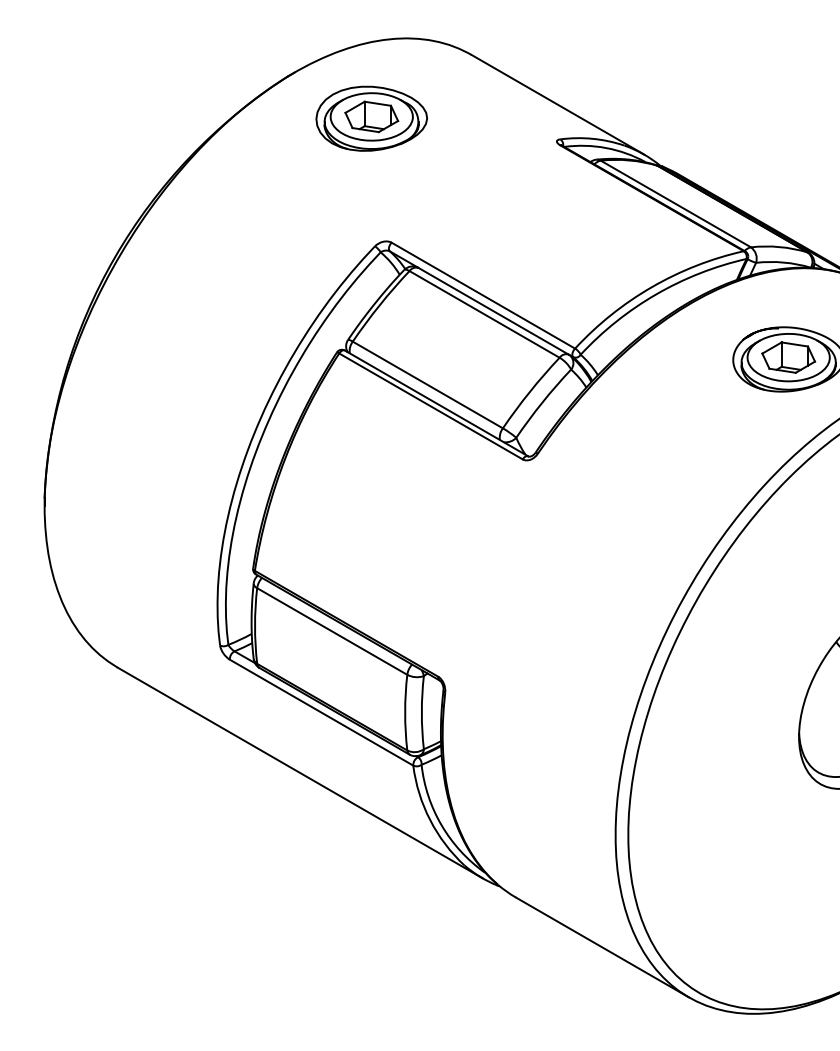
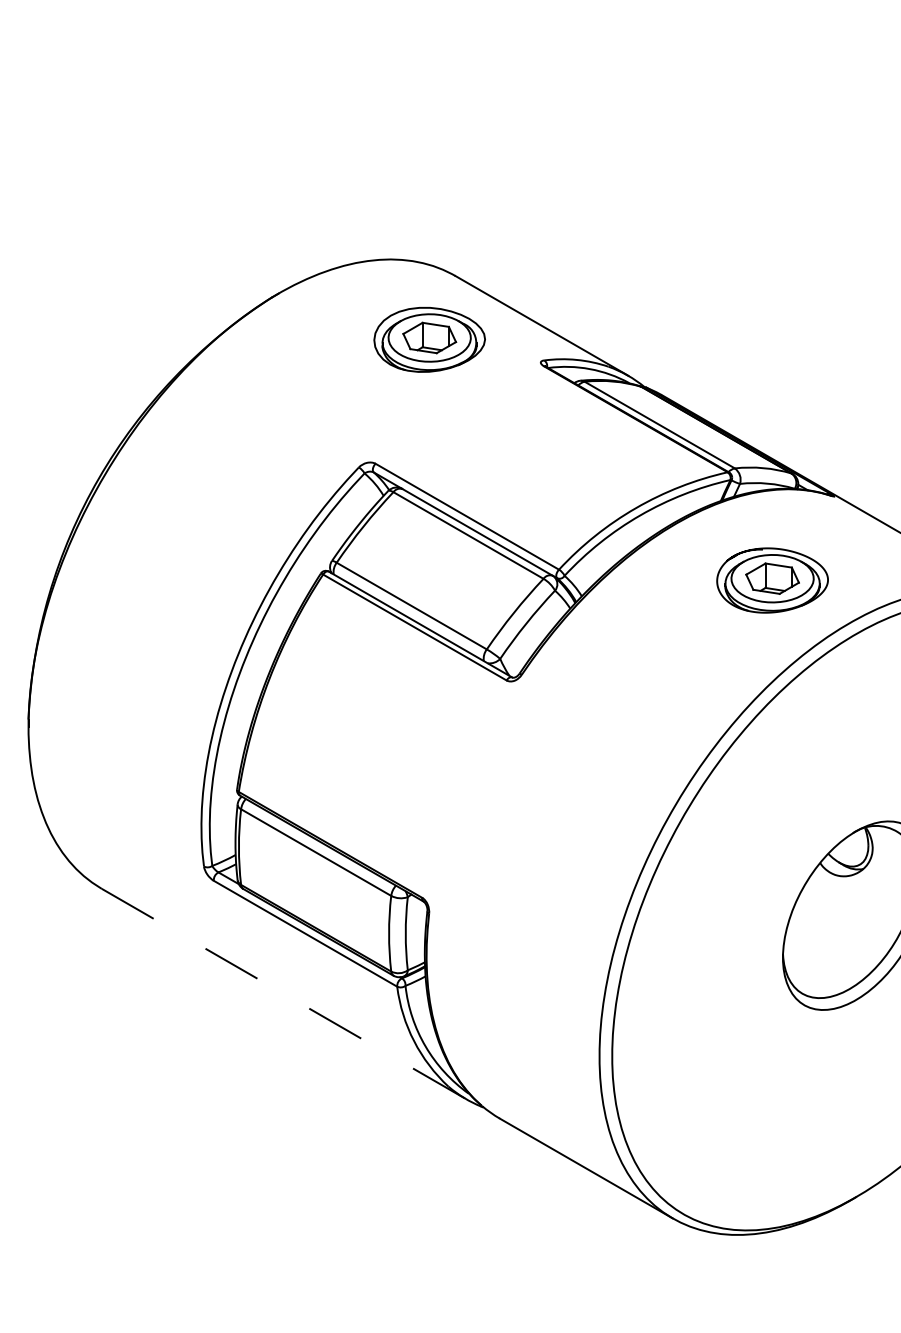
part: (371, 118) -> (429, 339), moved
line: (300, 773) -> (284, 994), solid -> dashed

